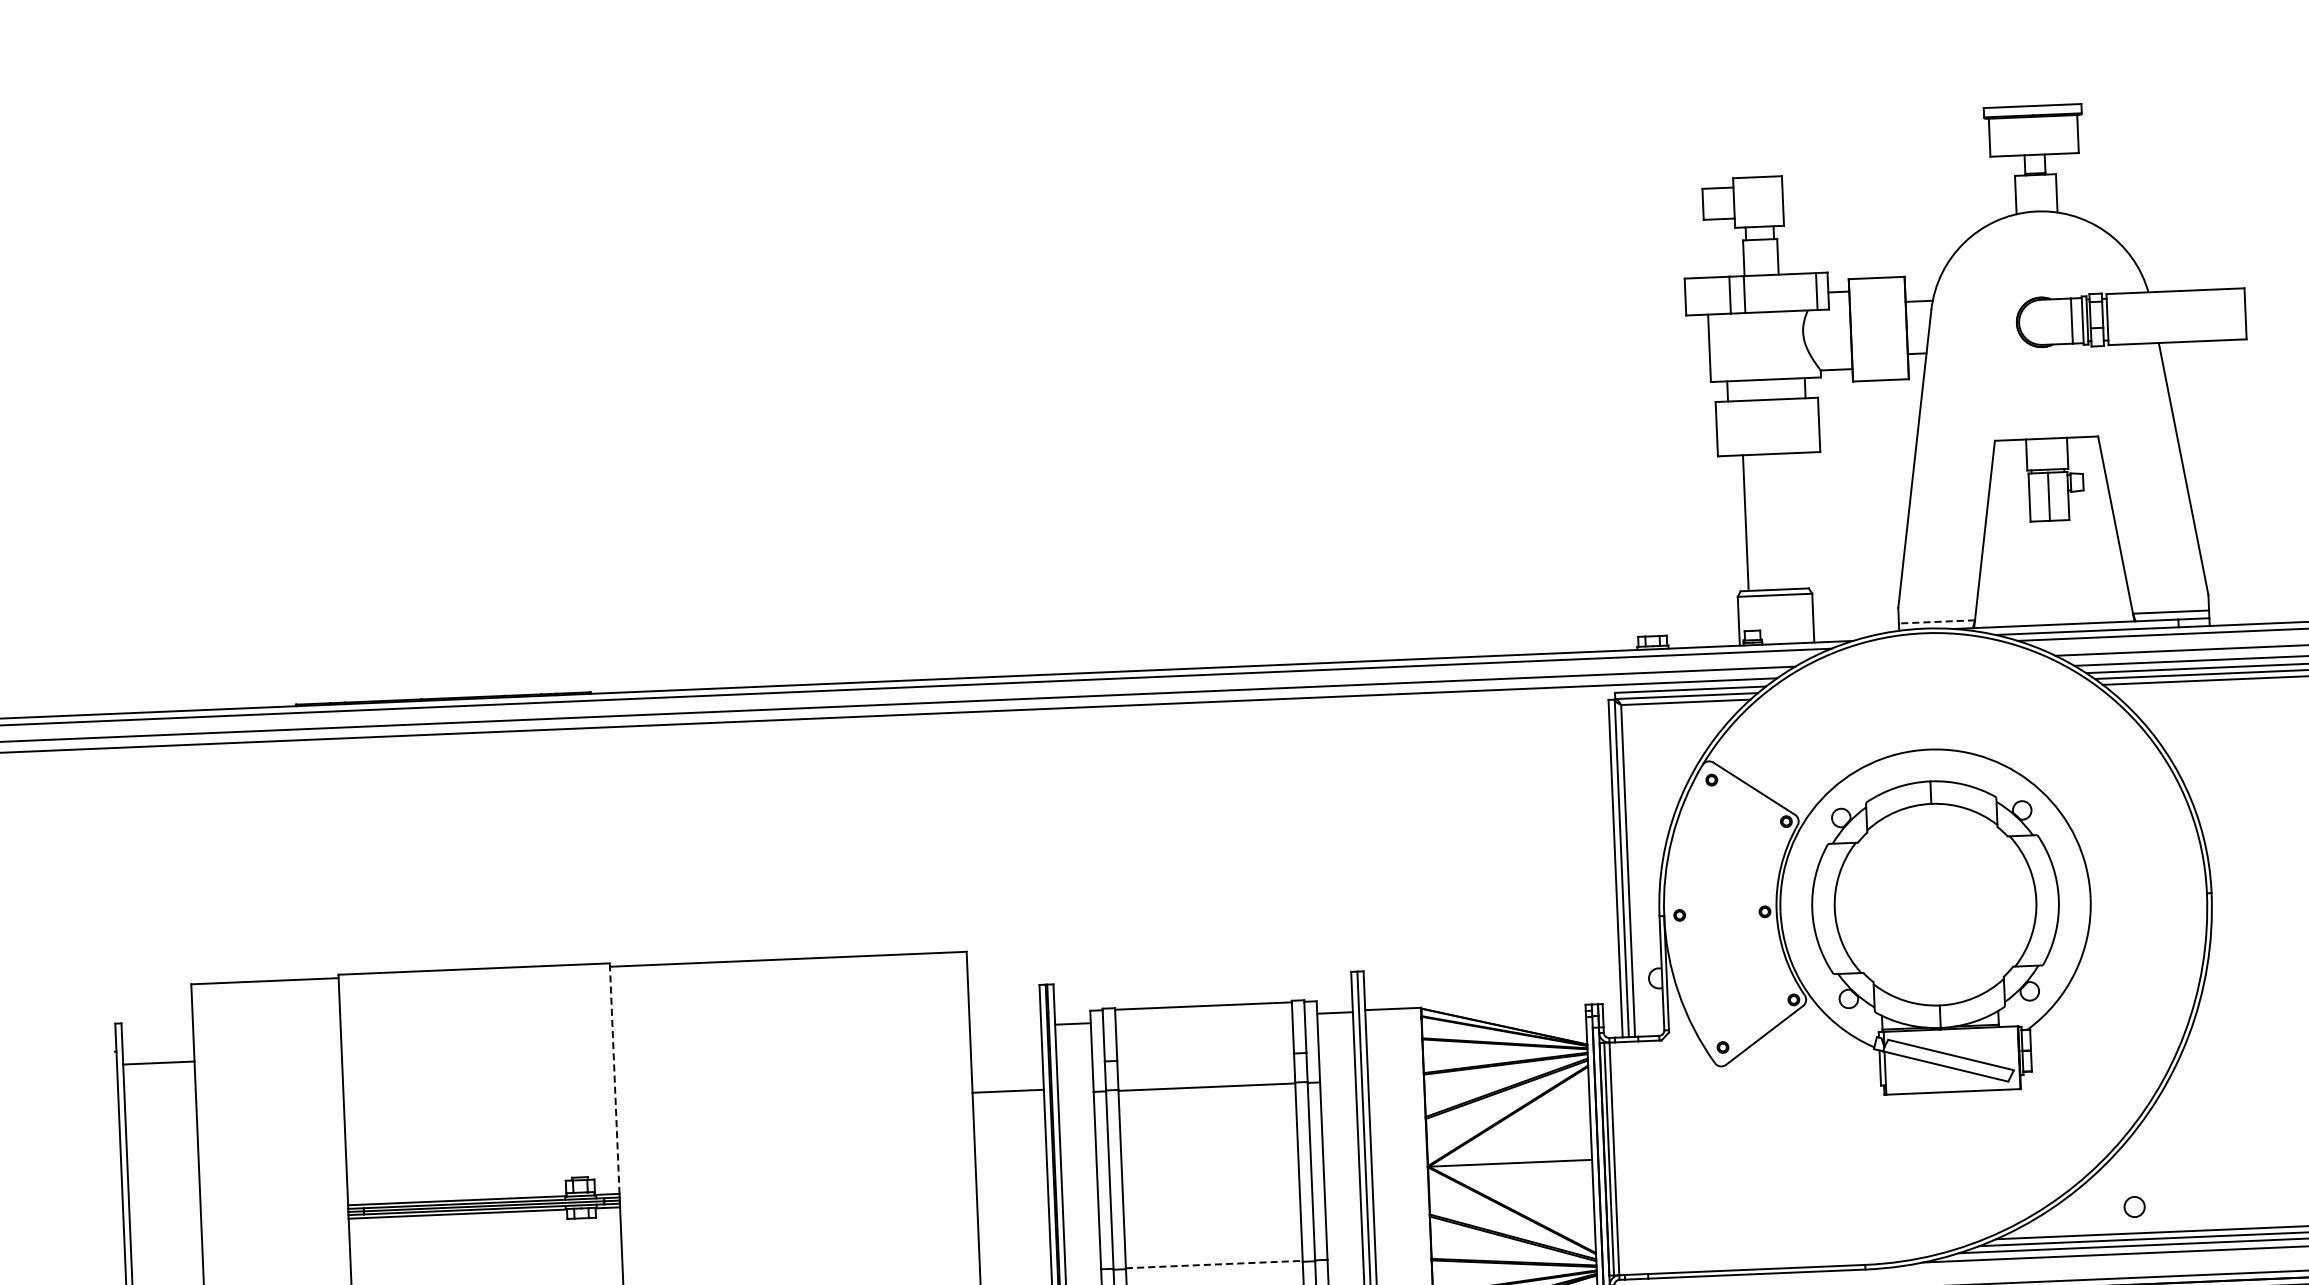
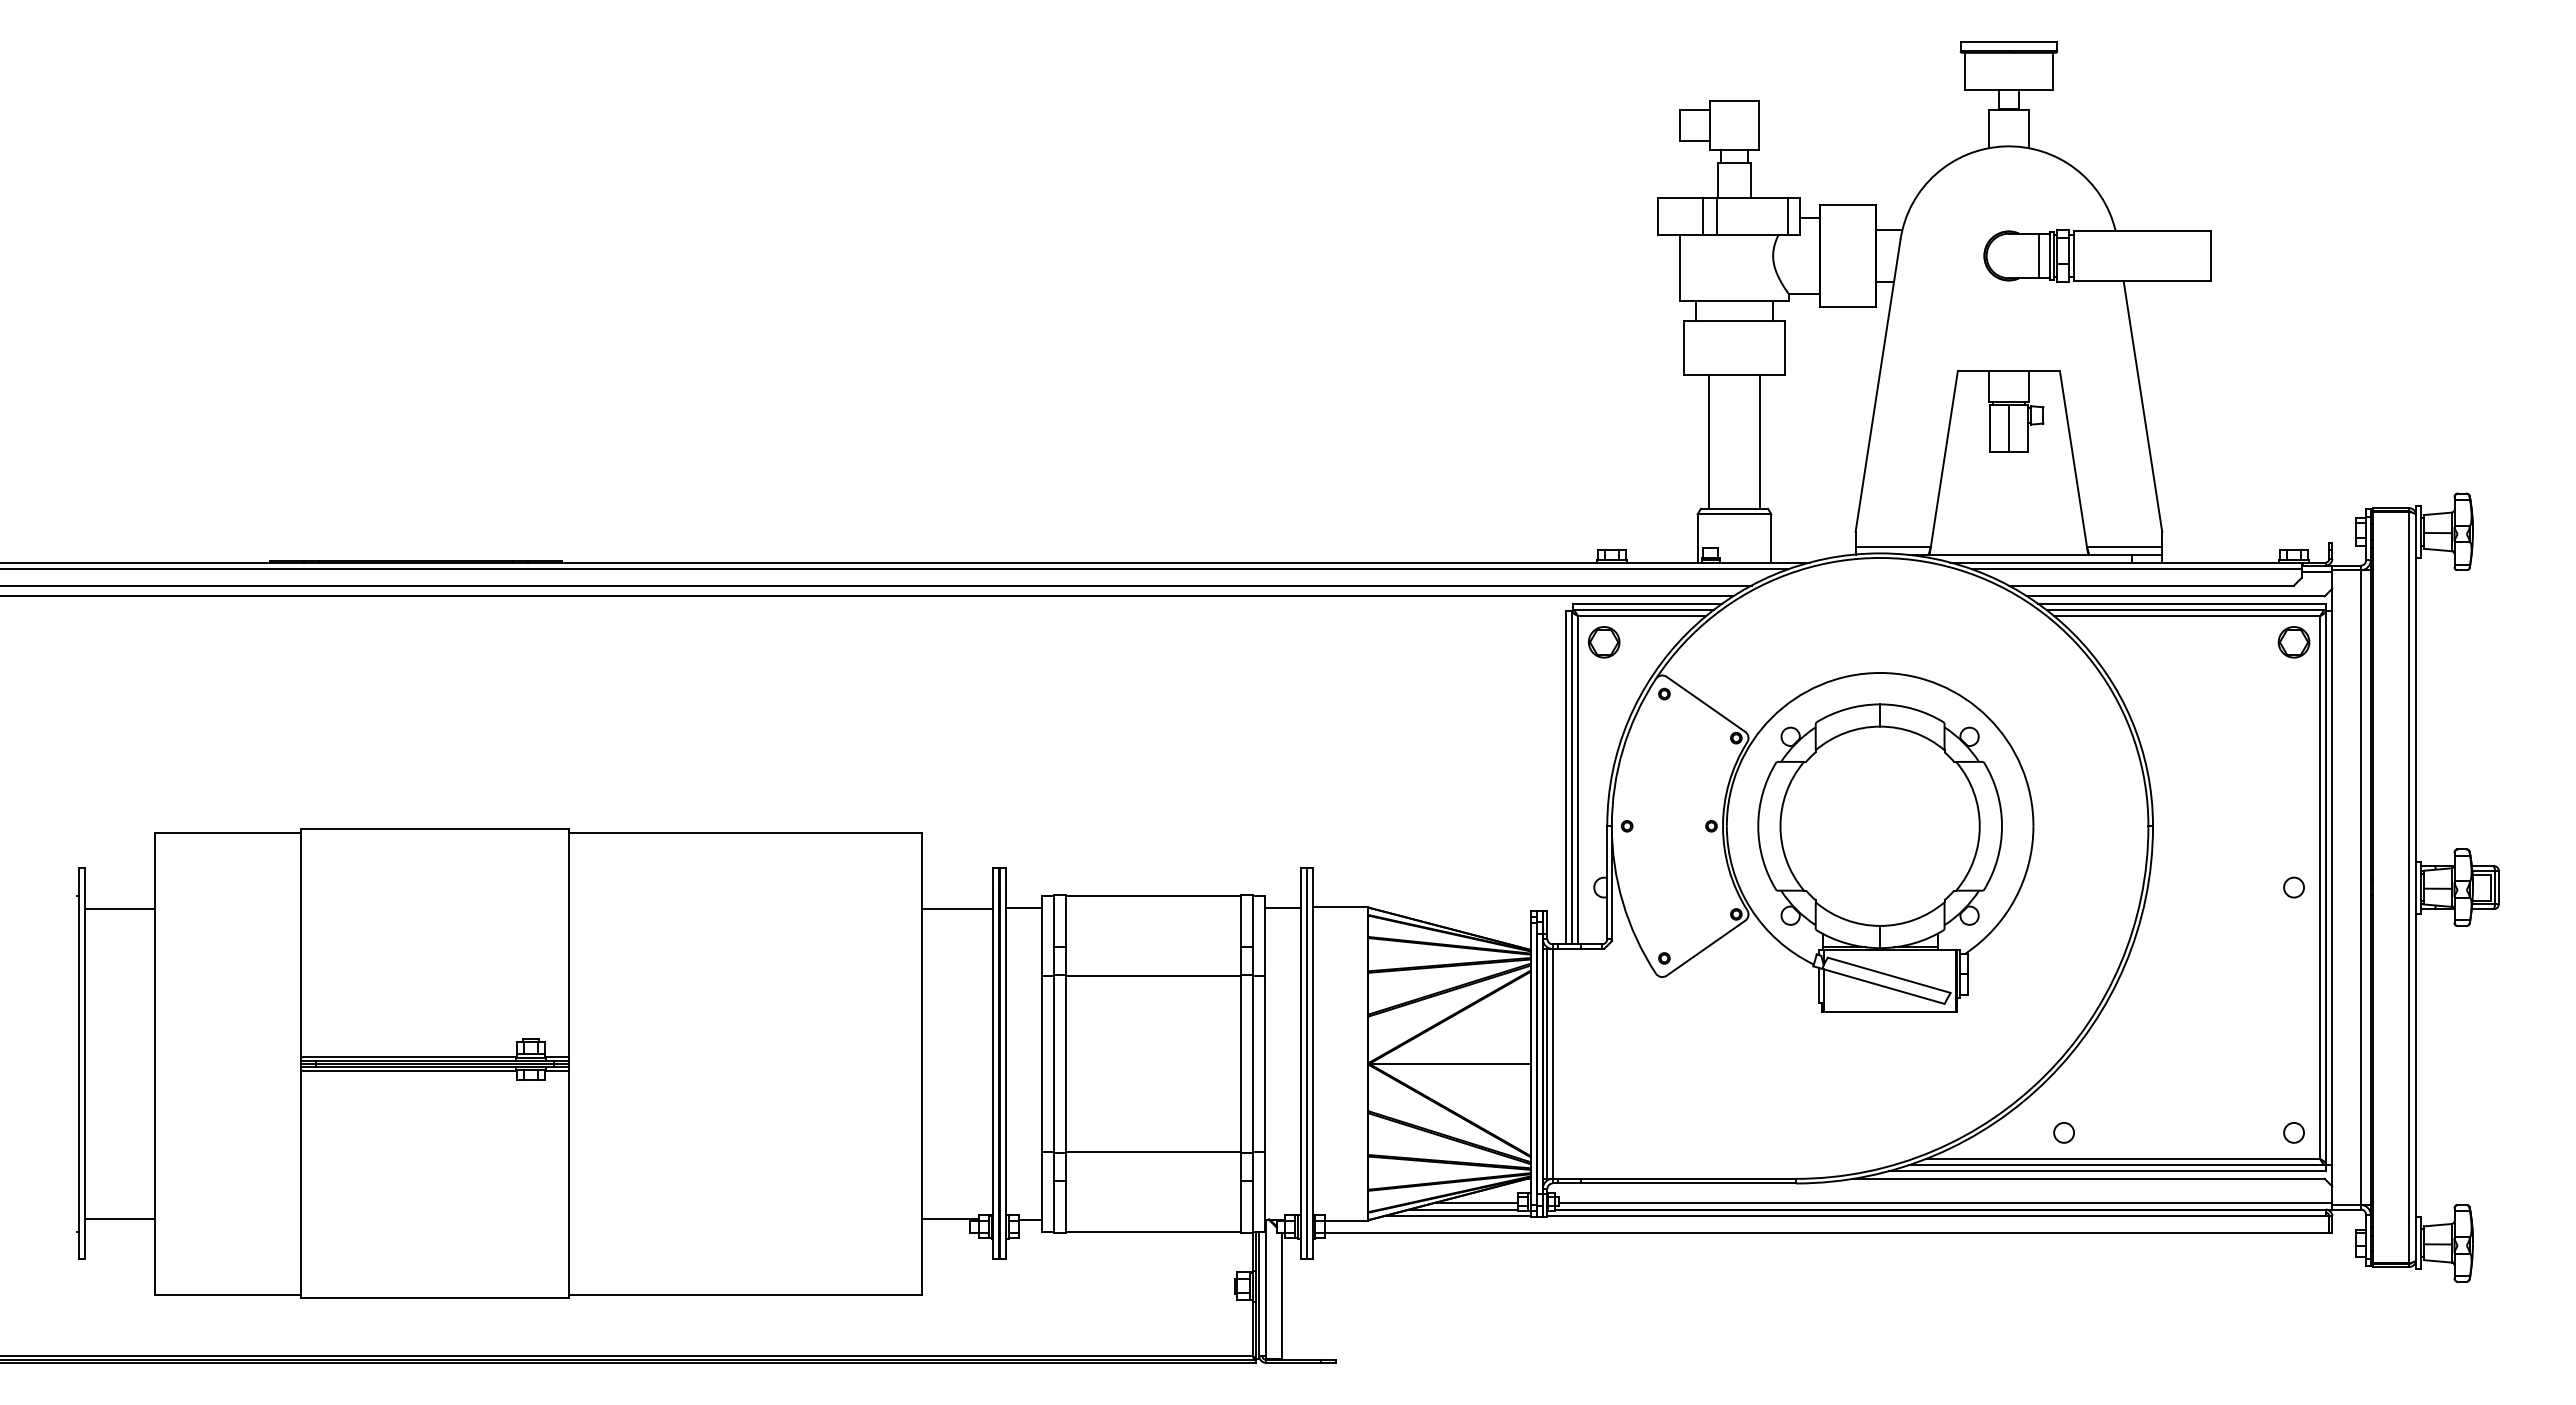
line: (1798, 520) -> (1760, 441), added
line: (1937, 622) -> (1893, 547), dashed -> solid
part: (1648, 730) -> (1604, 642), added
line: (614, 1078) -> (569, 943), dashed -> solid
line: (1007, 1091) -> (956, 909), moved
line: (1214, 1264) -> (1153, 1151), dashed -> solid

